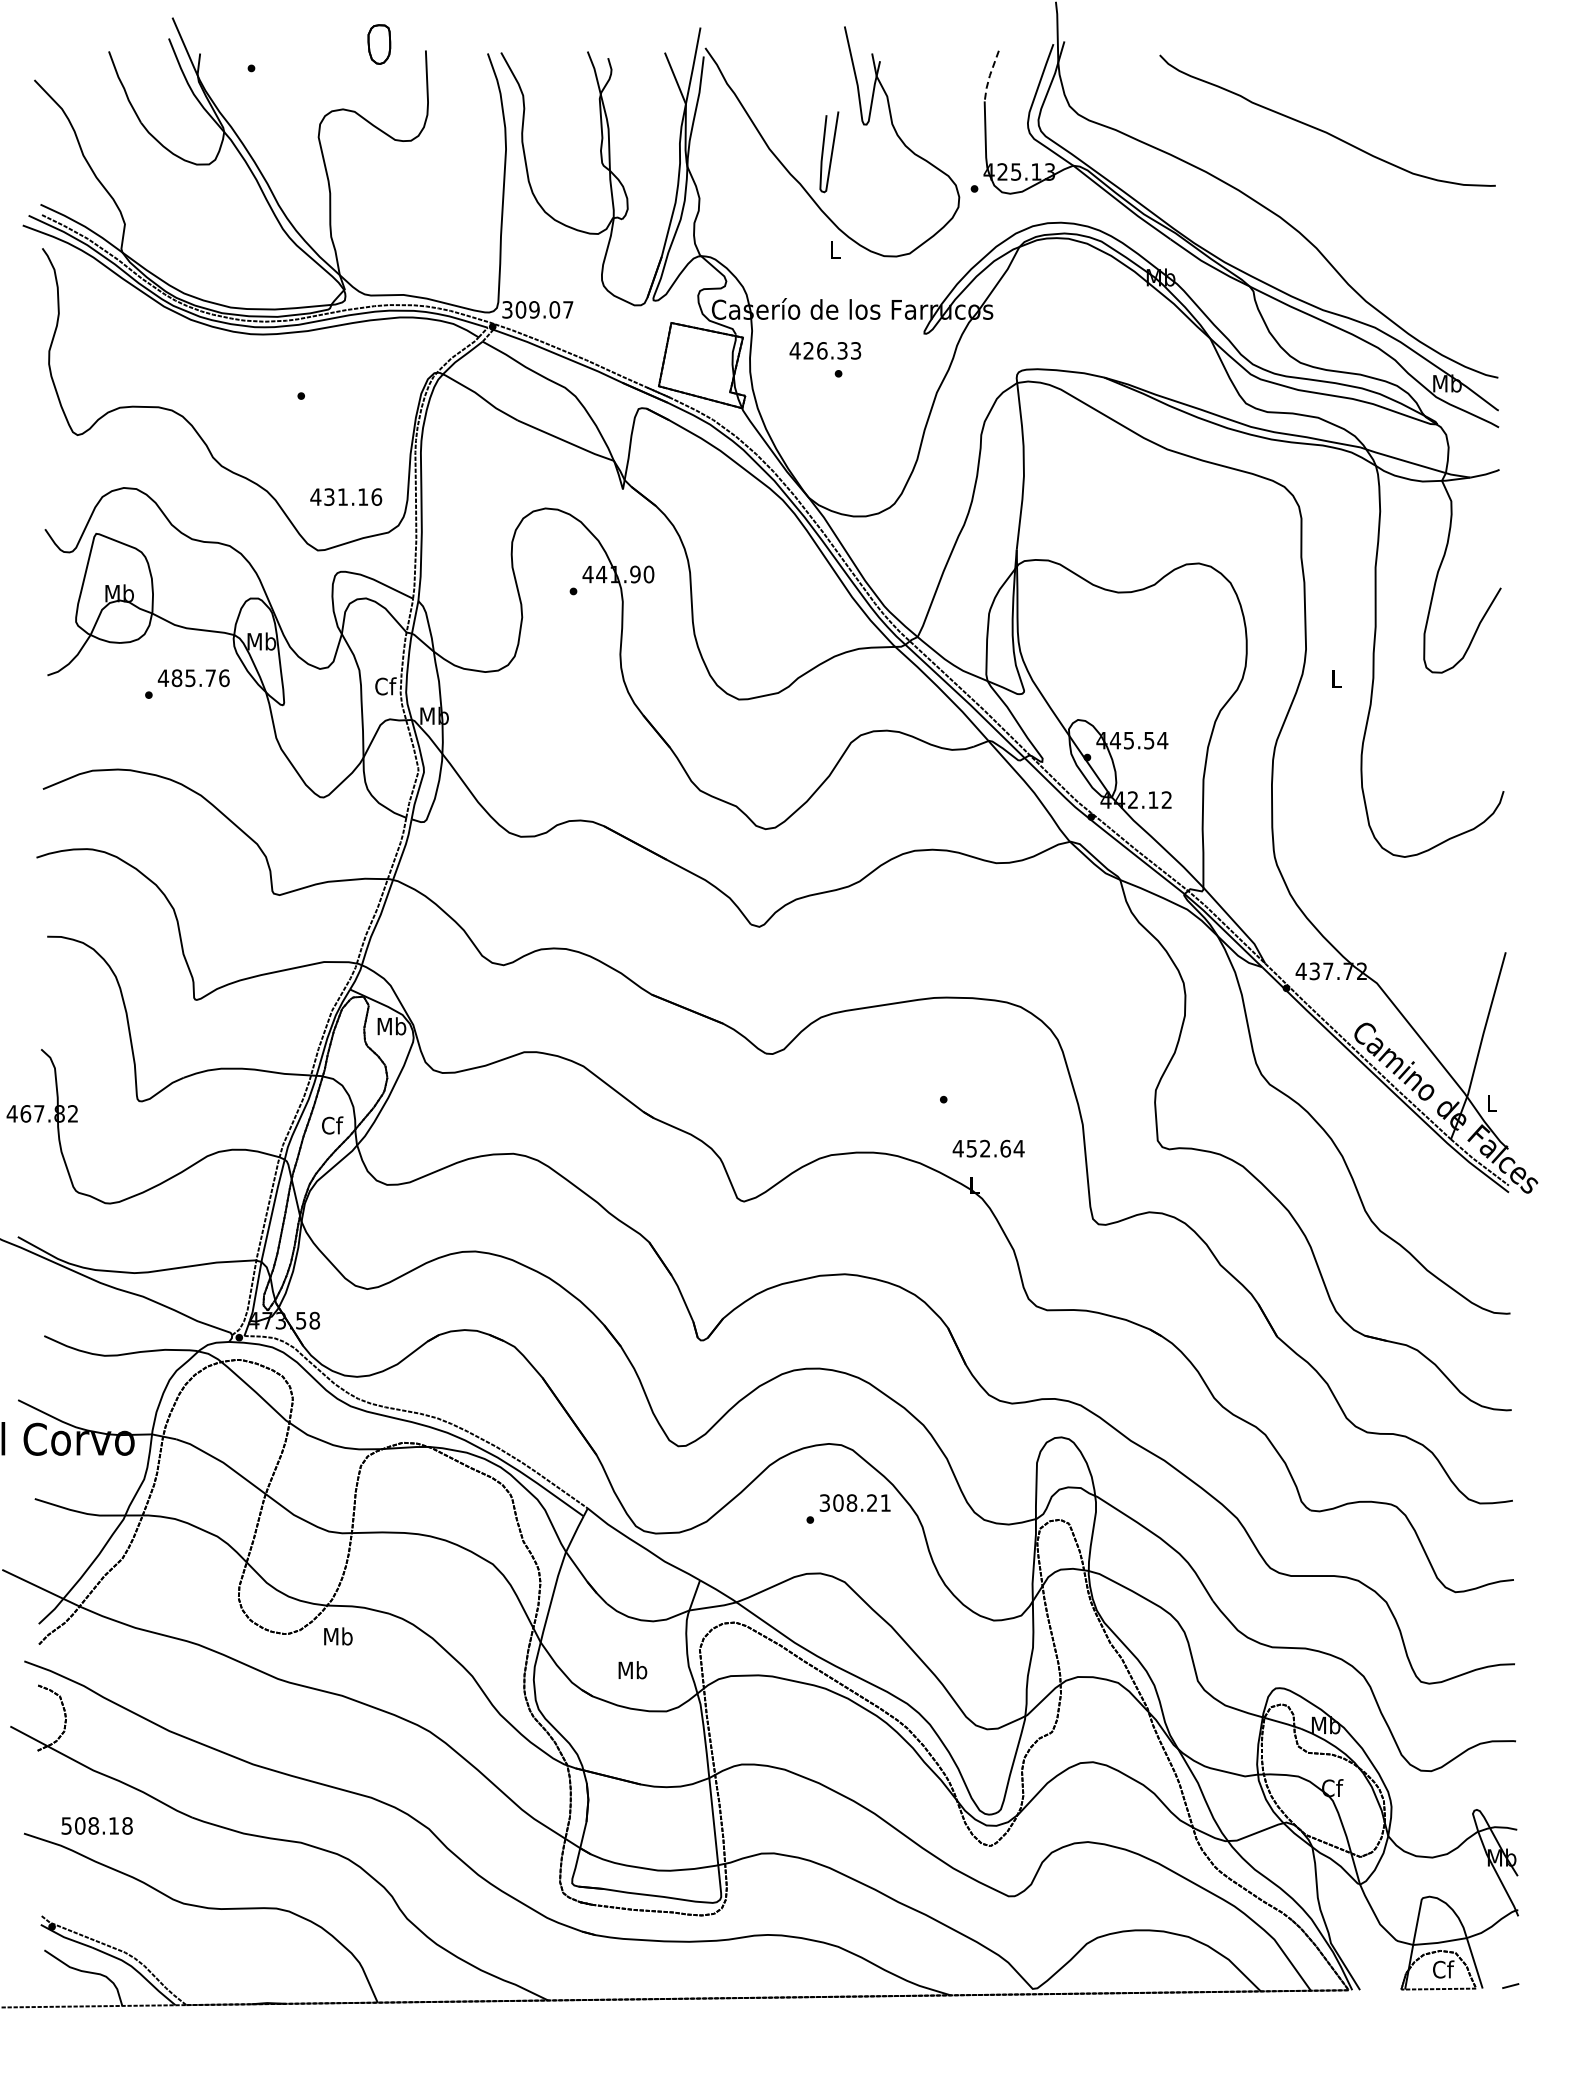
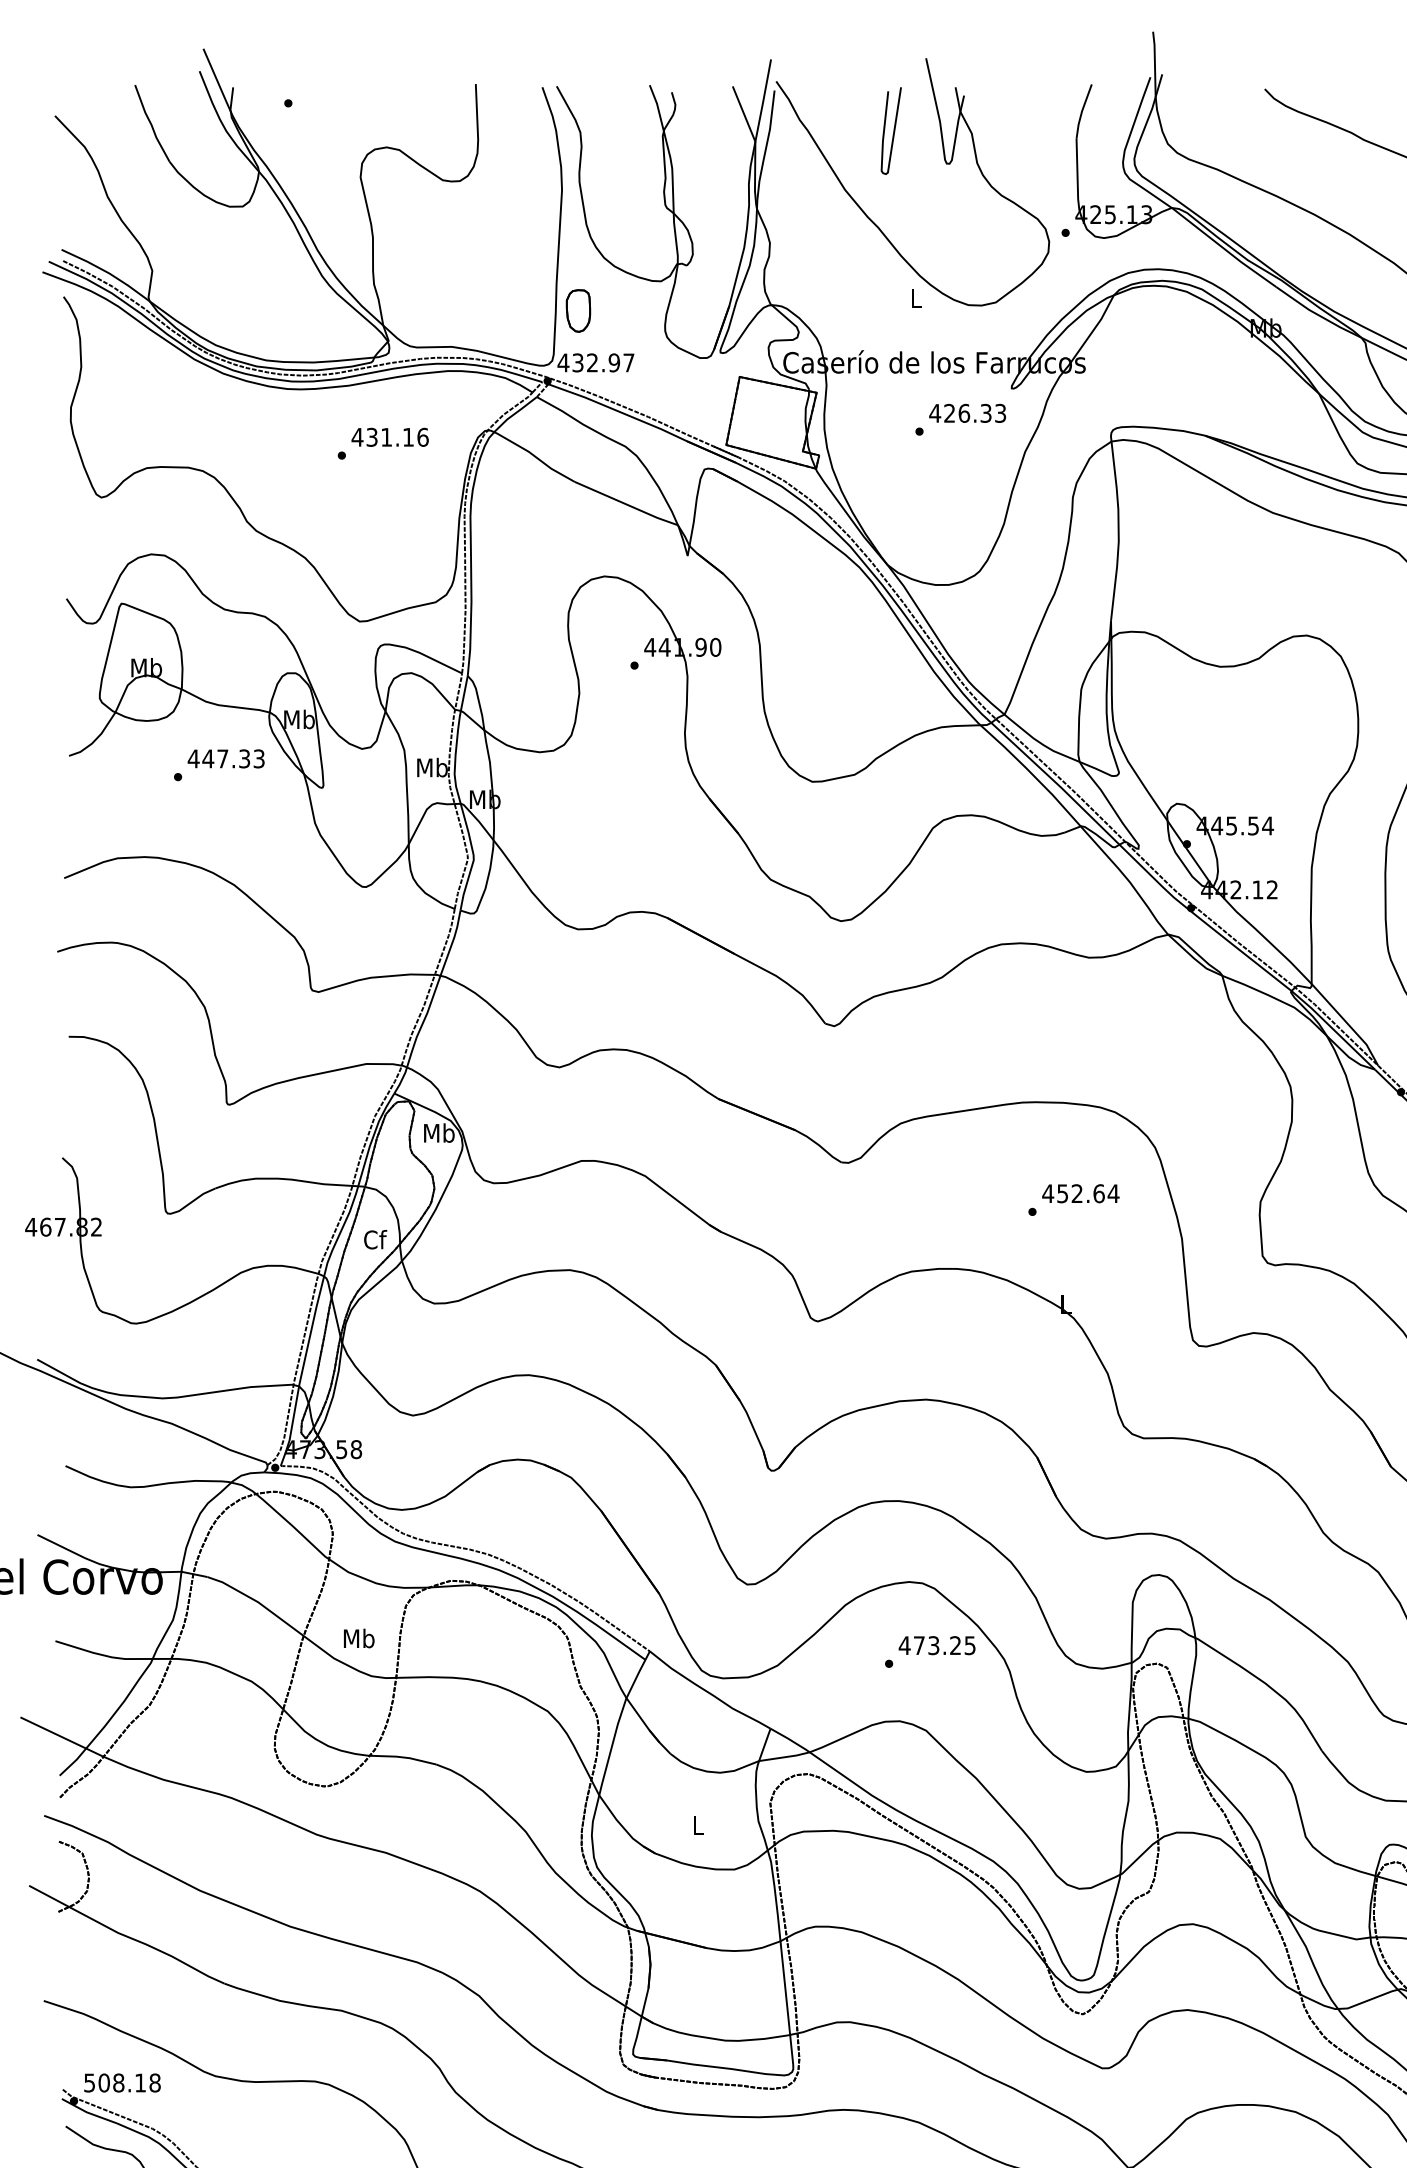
part: (379, 44) -> (578, 310), moved
line: (989, 75) -> (1081, 110), dashed -> solid
curve: (831, 152) -> (893, 131), moved
text: (530, 309) -> (588, 362), 309.07 -> 432.97
text: (825, 350) -> (967, 413), moved
text: (346, 496) -> (390, 436), moved
text: (200, 678) -> (233, 759), 485.76 -> 447.33
text: (385, 686) -> (432, 767), Cf -> Mb
text: (988, 1148) -> (1080, 1193), moved
text: (854, 1502) -> (936, 1644), 308.21 -> 473.25
text: (338, 1636) -> (359, 1638), moved
text: (632, 1670) -> (697, 1825), Mb -> L
text: (96, 1825) -> (121, 2082), moved

